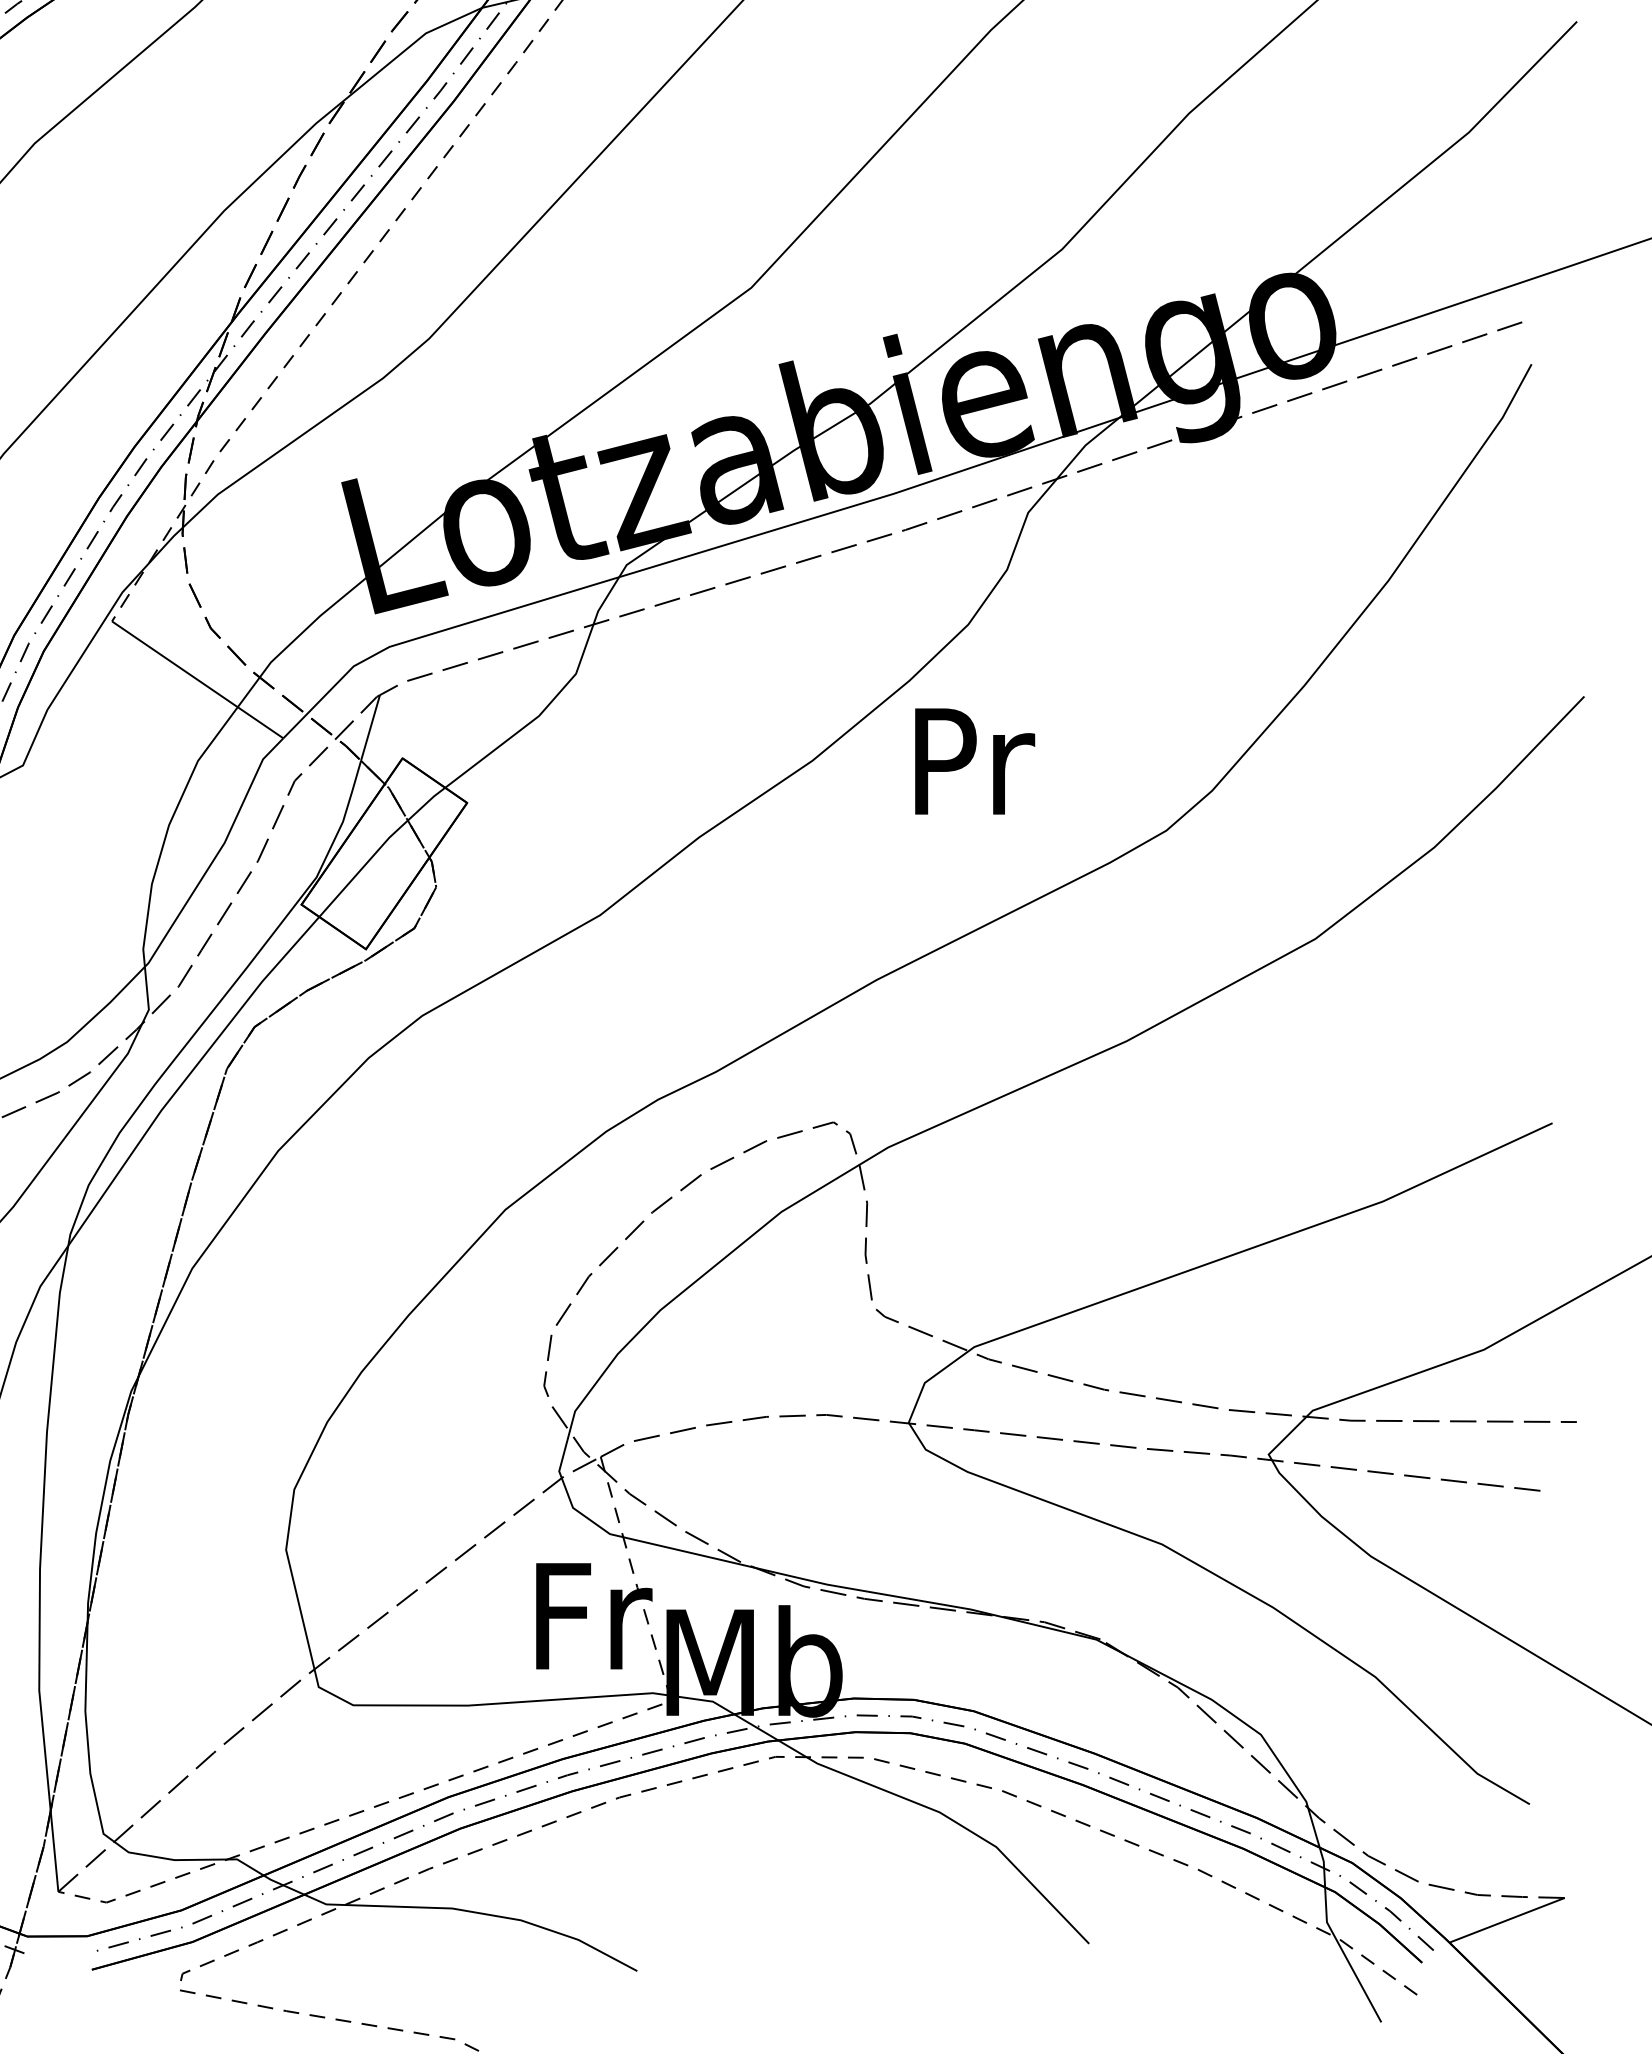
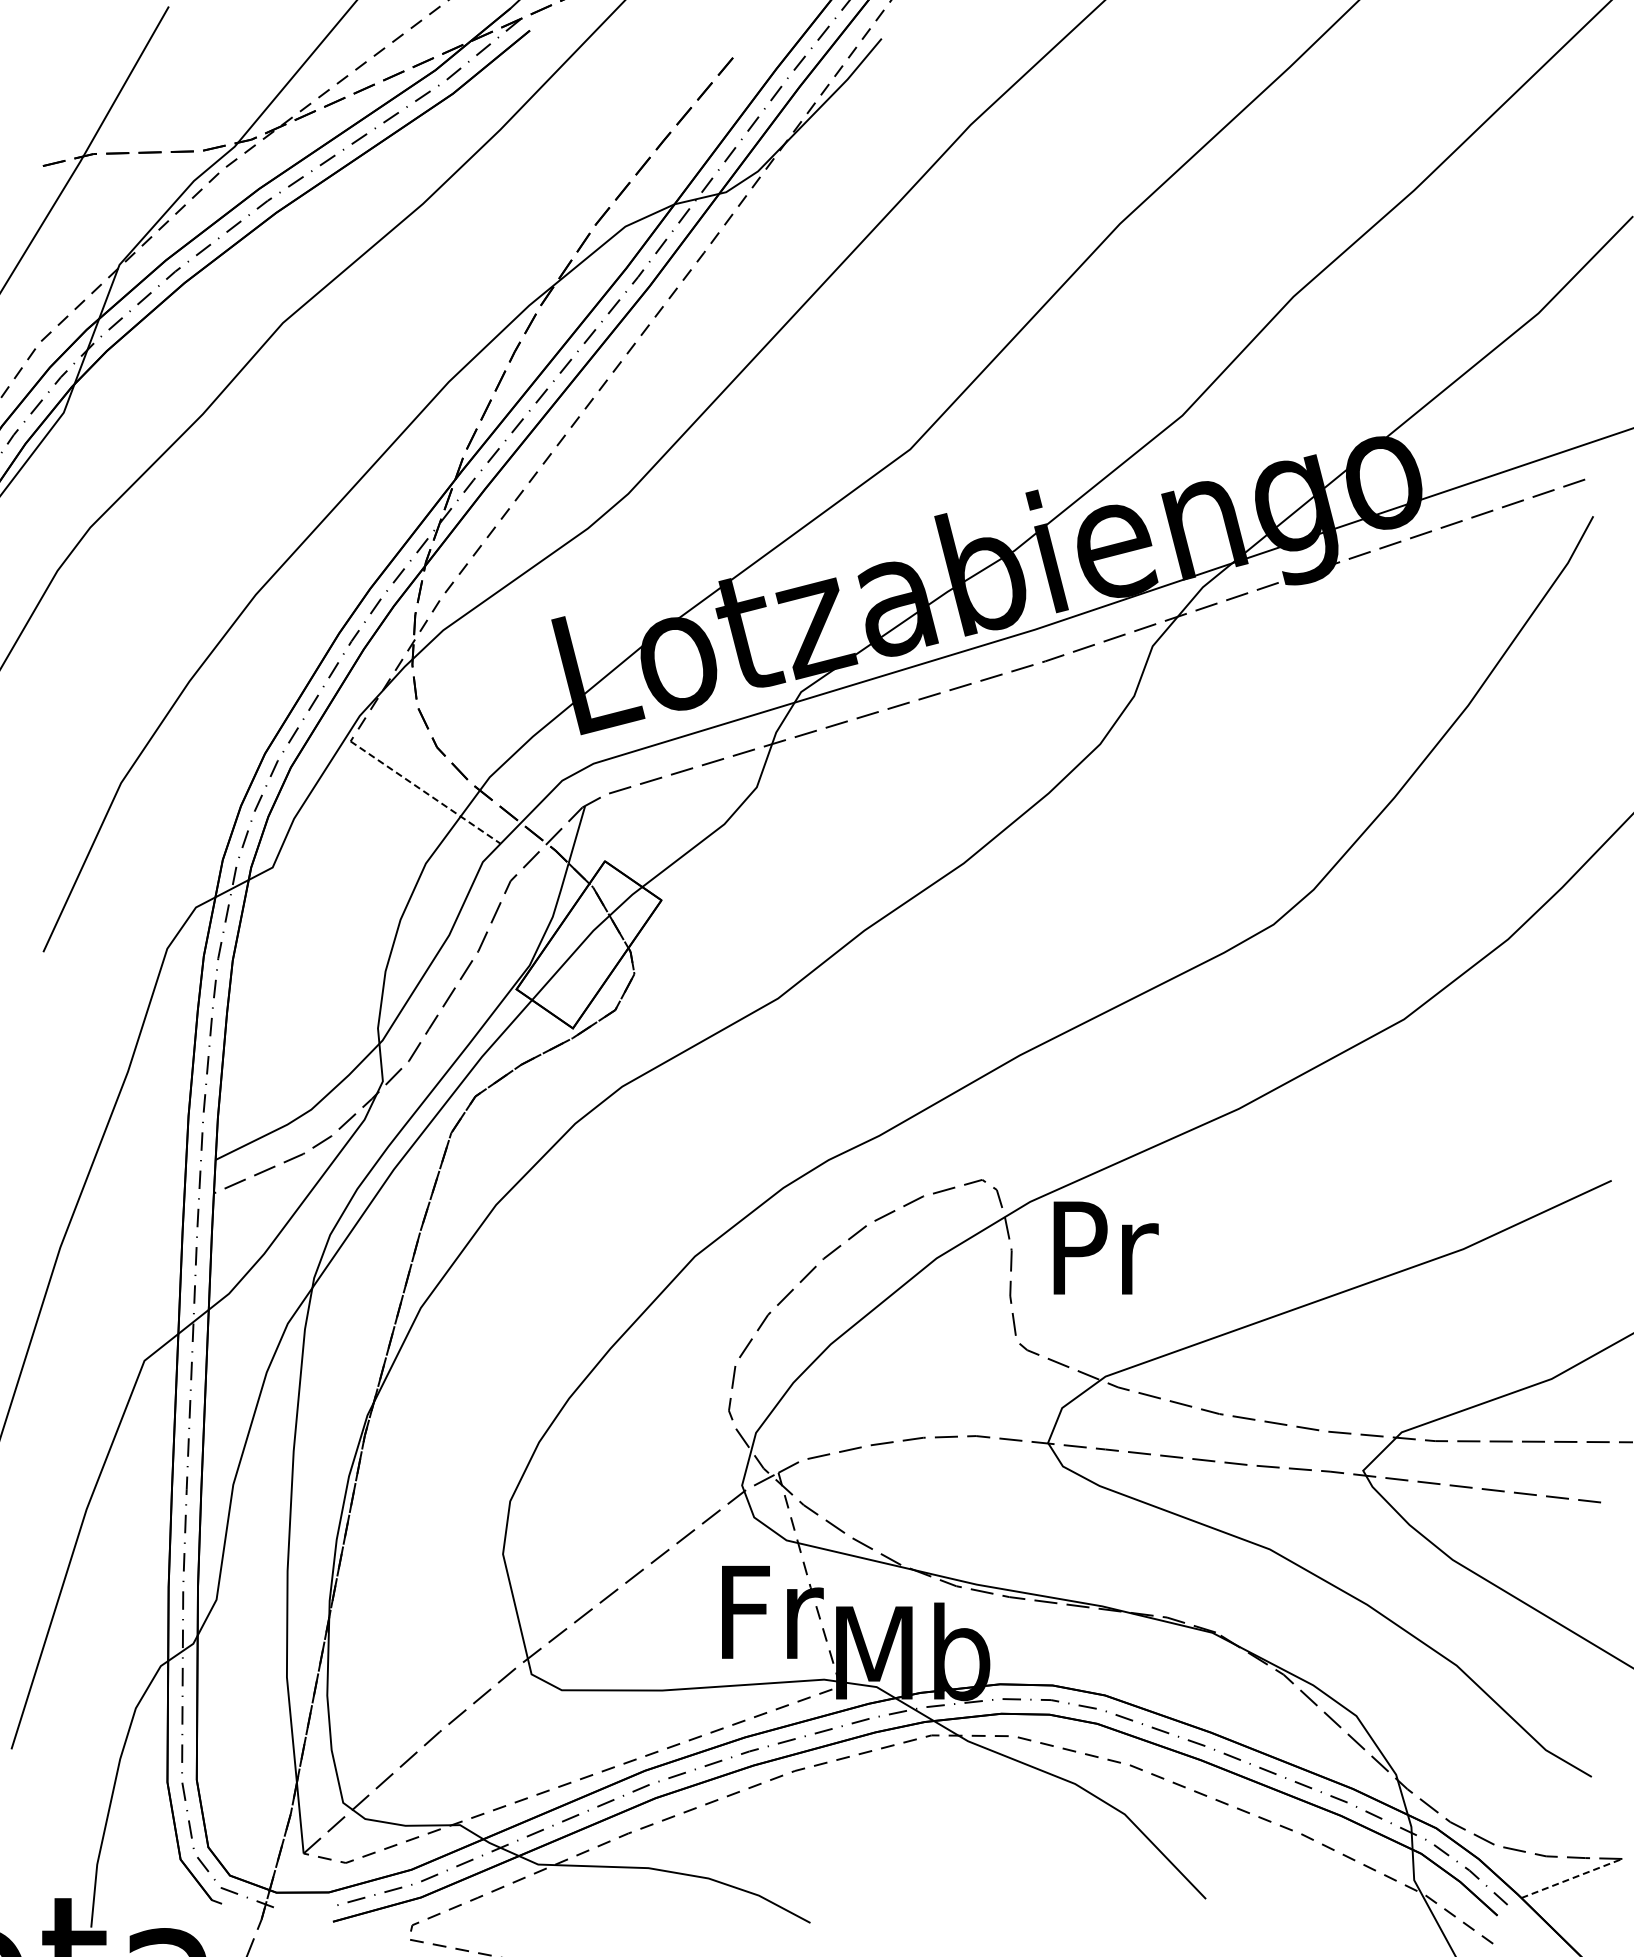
line: (197, 679) -> (425, 792), solid -> dashed
text: (974, 760) -> (1105, 1247), moved
line: (1507, 1920) -> (1572, 1878), solid -> dashed

